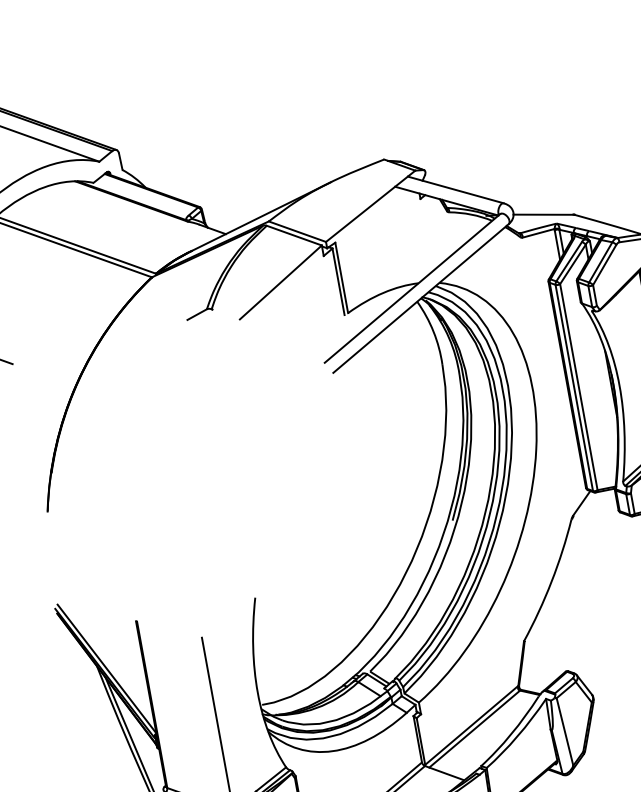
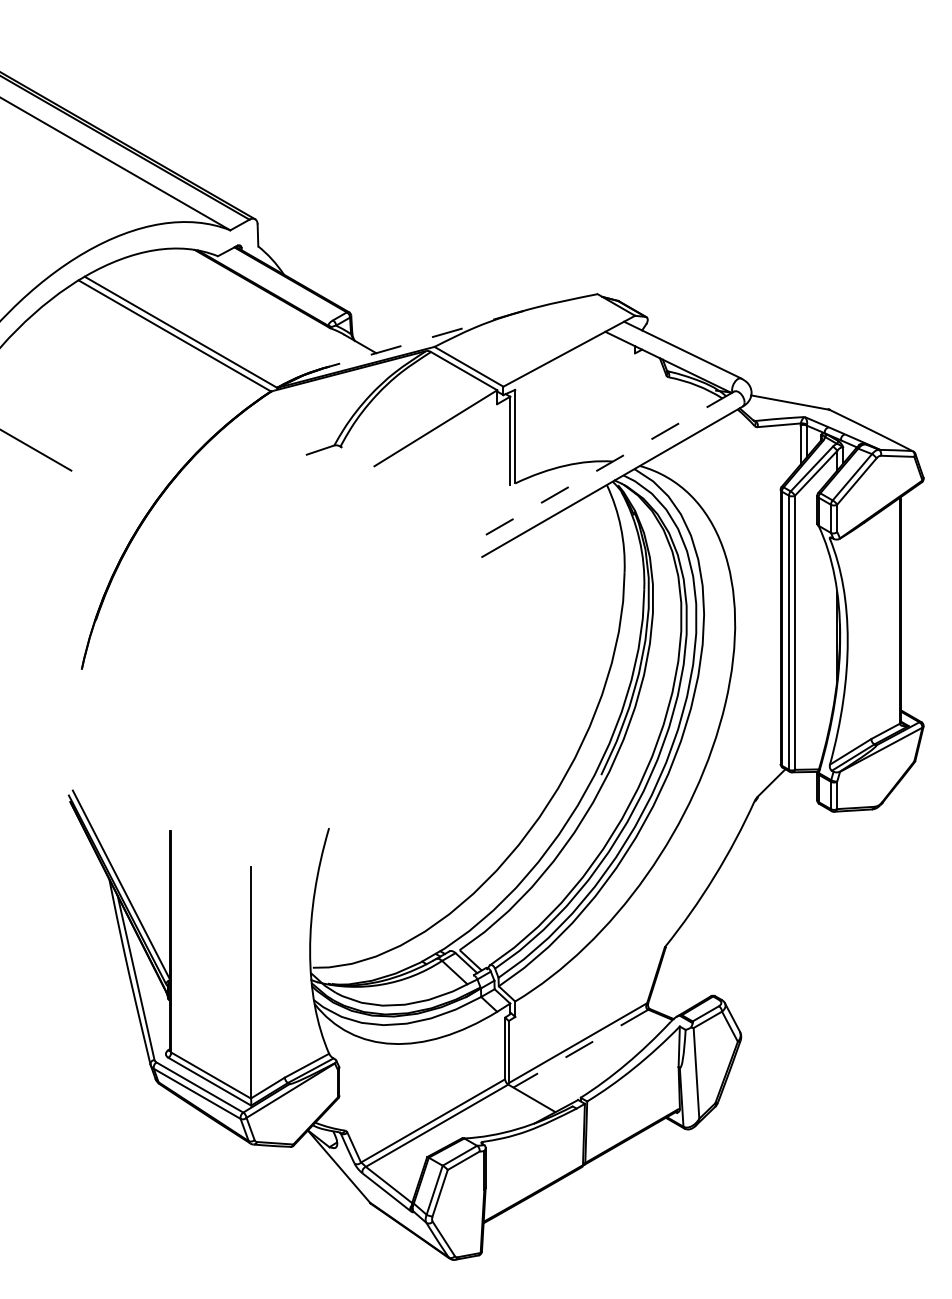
line: (259, 217) -> (423, 339), solid -> dashed
line: (412, 289) -> (603, 467), solid -> dashed
line: (474, 729) -> (580, 1048), solid -> dashed

